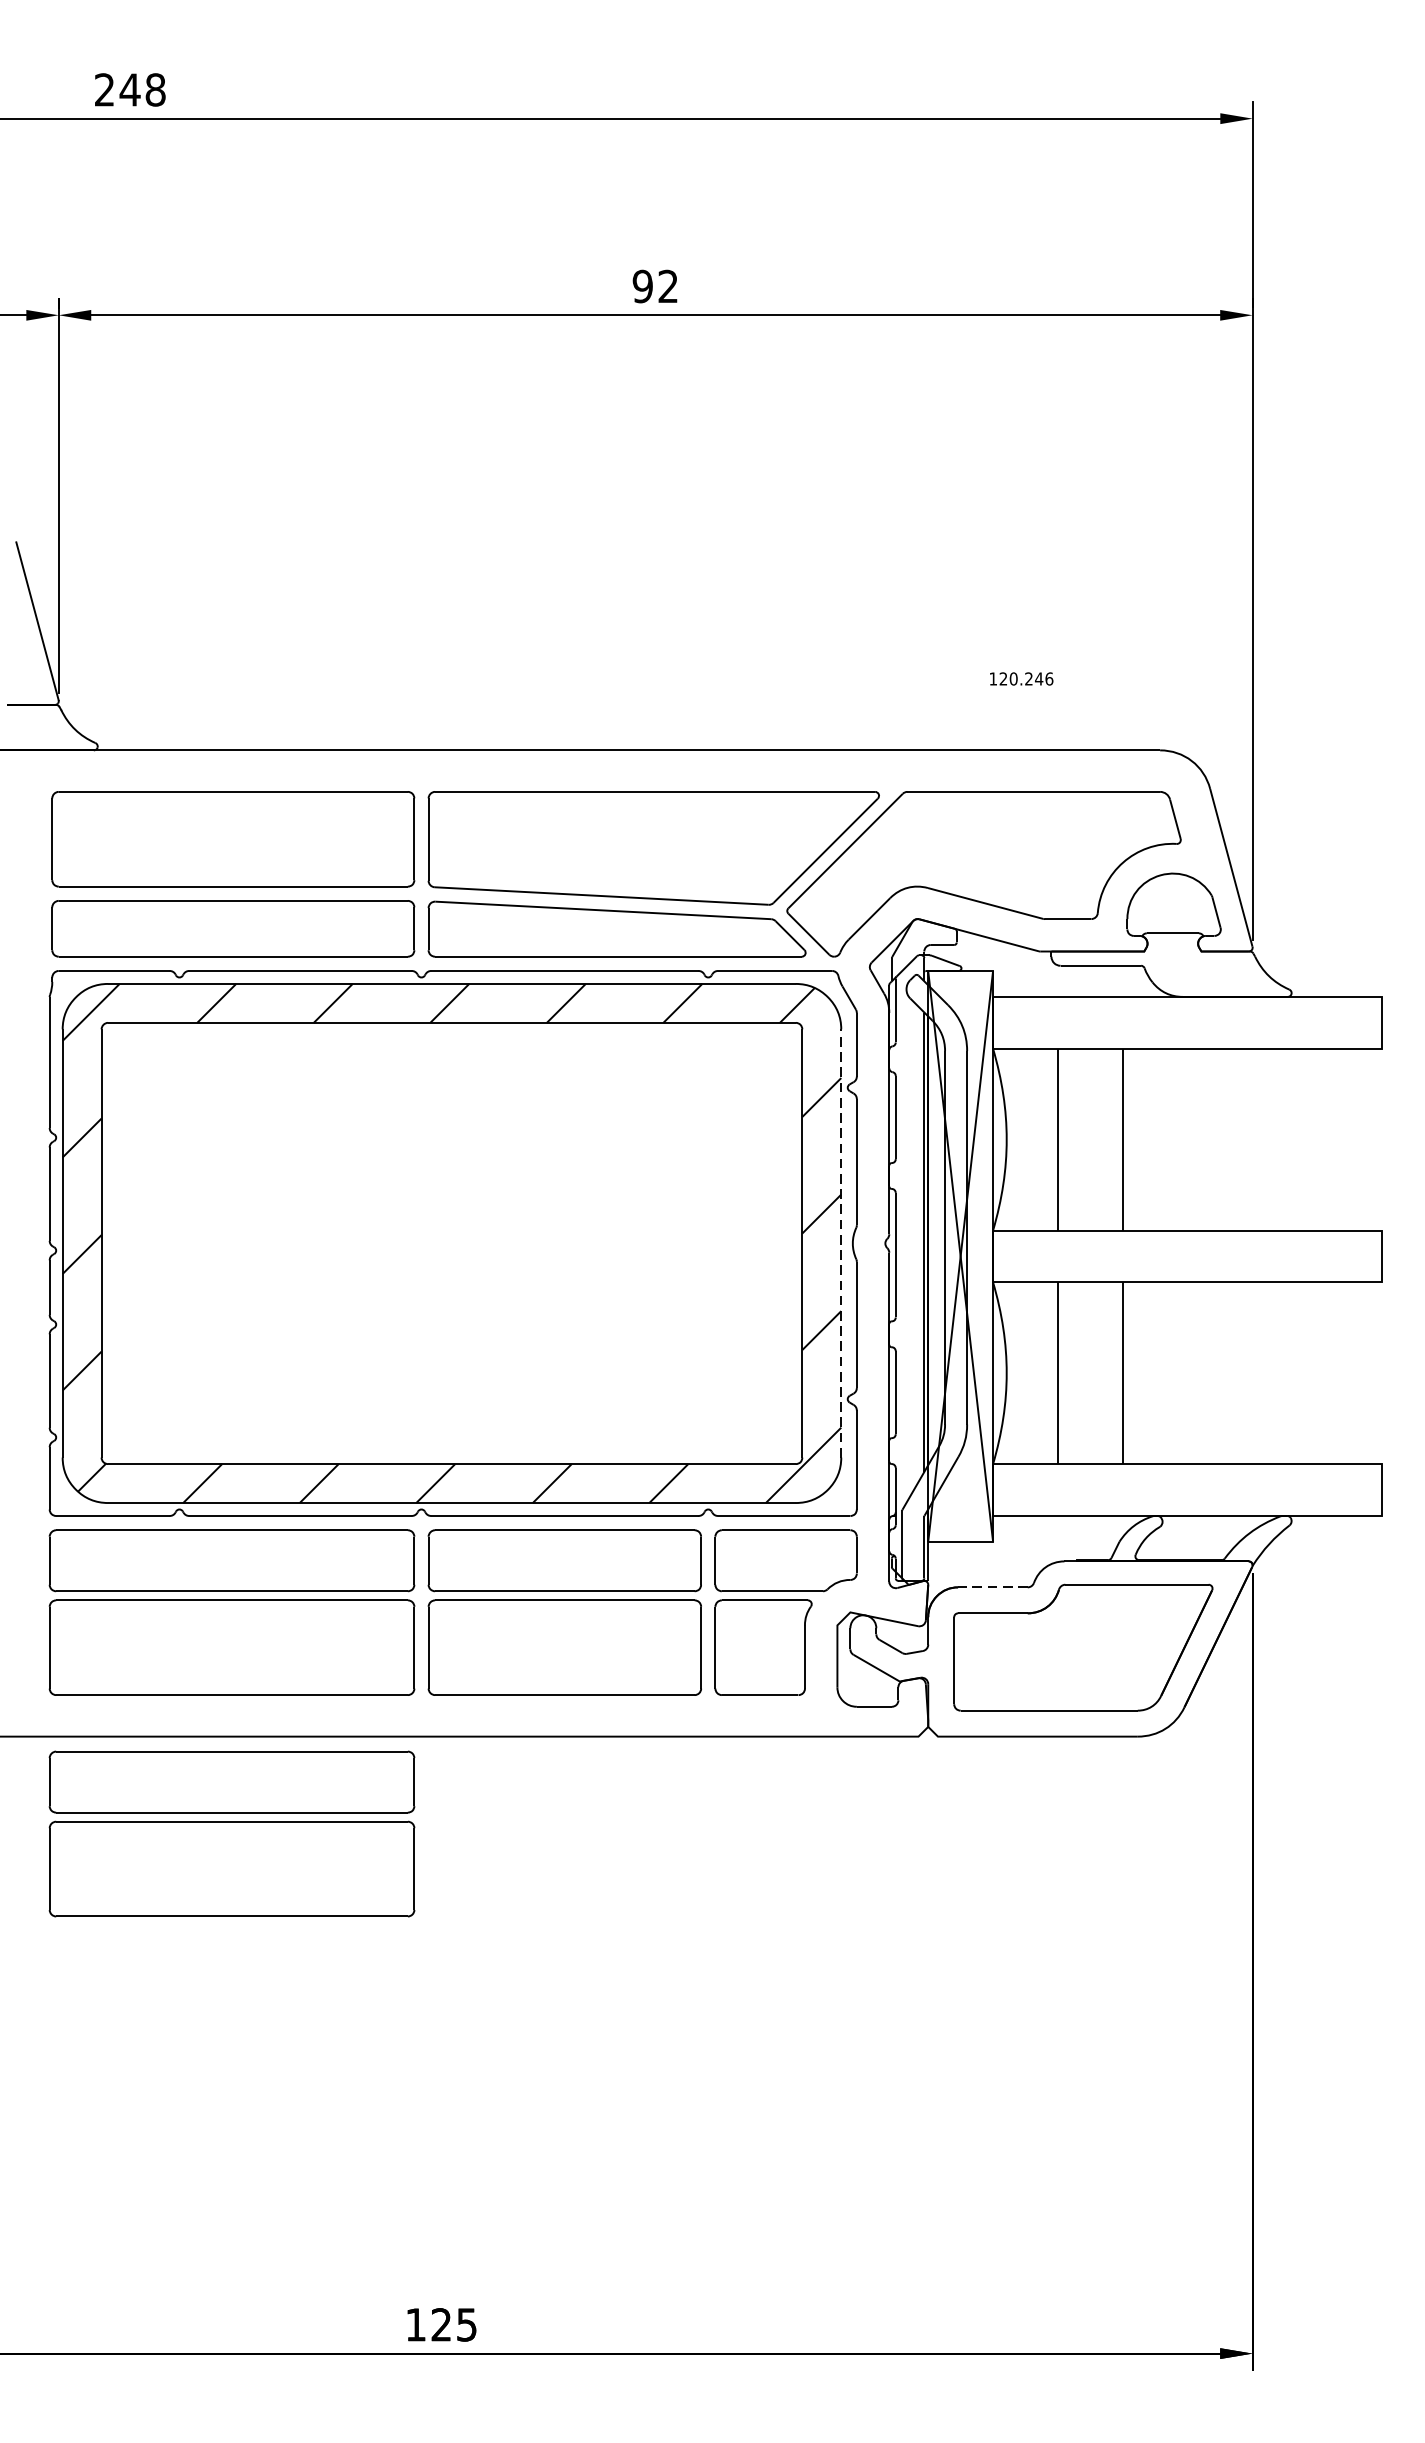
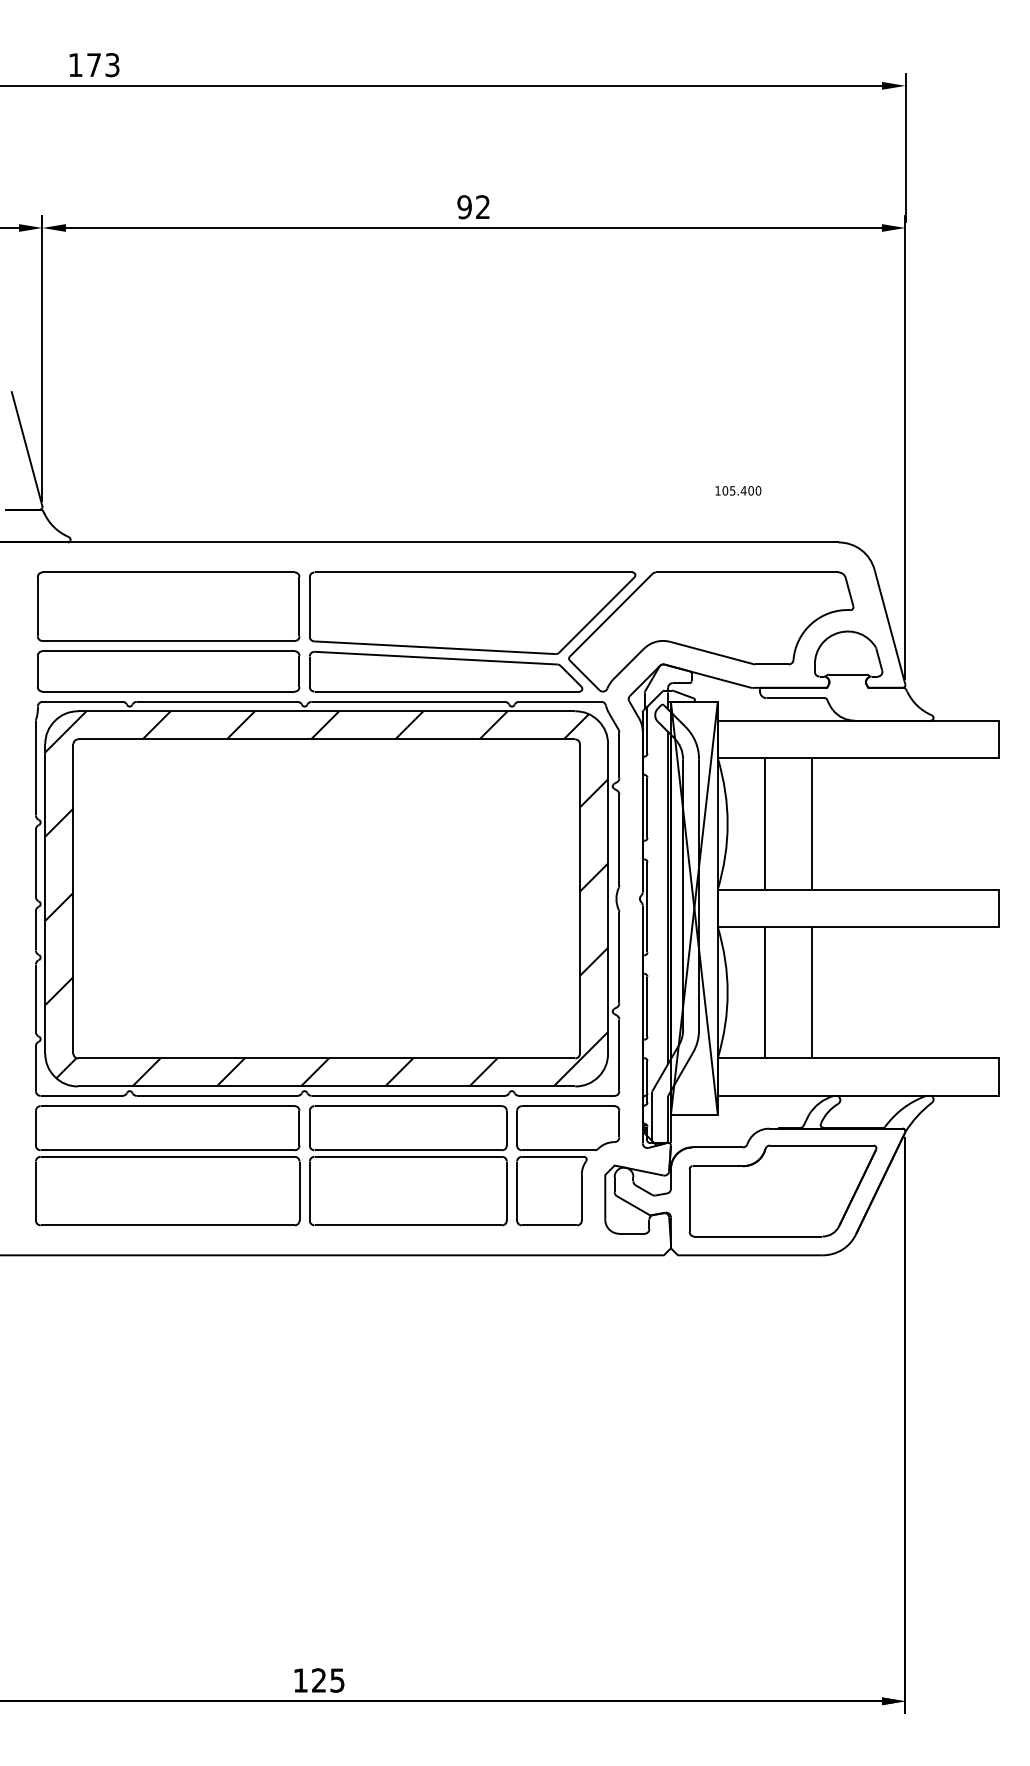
text: (129, 90) -> (93, 65), 248 -> 173
text: (1025, 678) -> (741, 490), 120.246 -> 105.400
line: (841, 1242) -> (608, 898), dashed -> solid
line: (992, 1587) -> (717, 1147), dashed -> solid
part: (231, 1833) -> (167, 1325), removed

